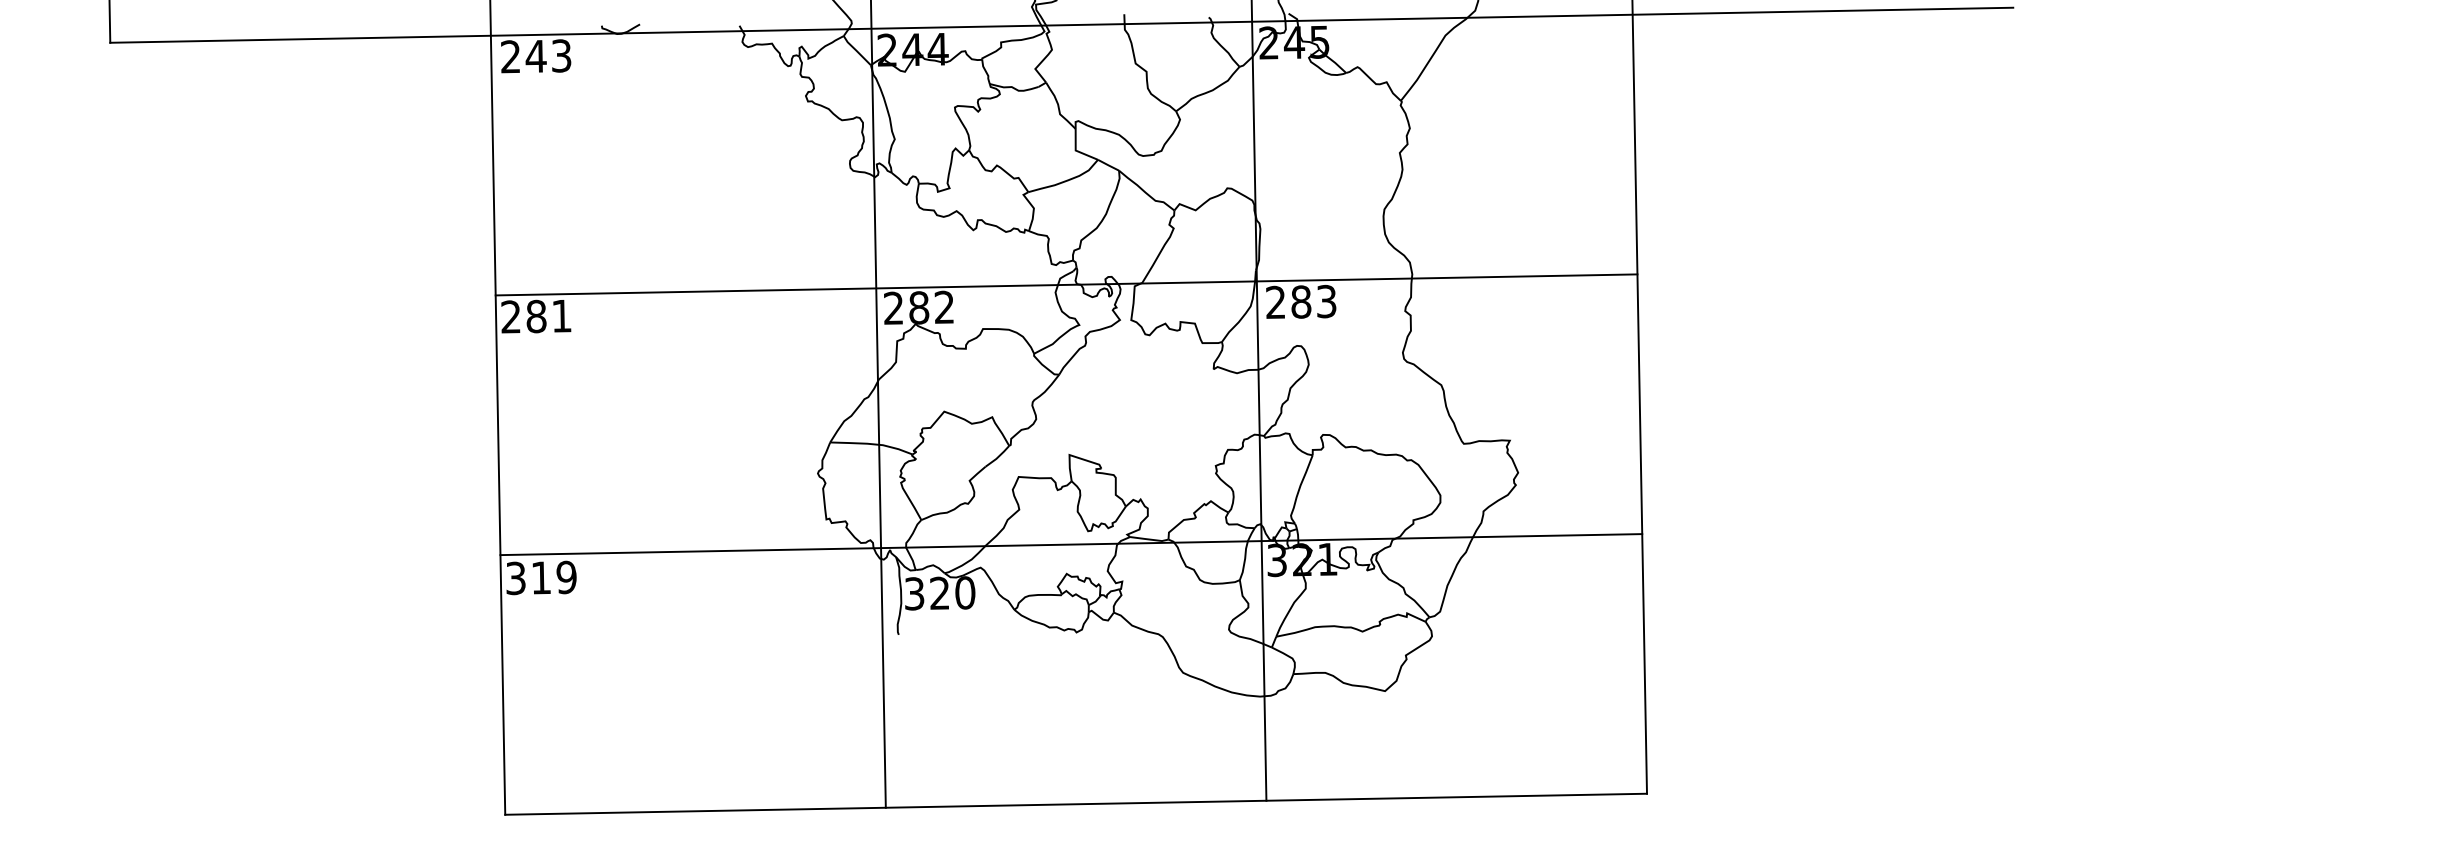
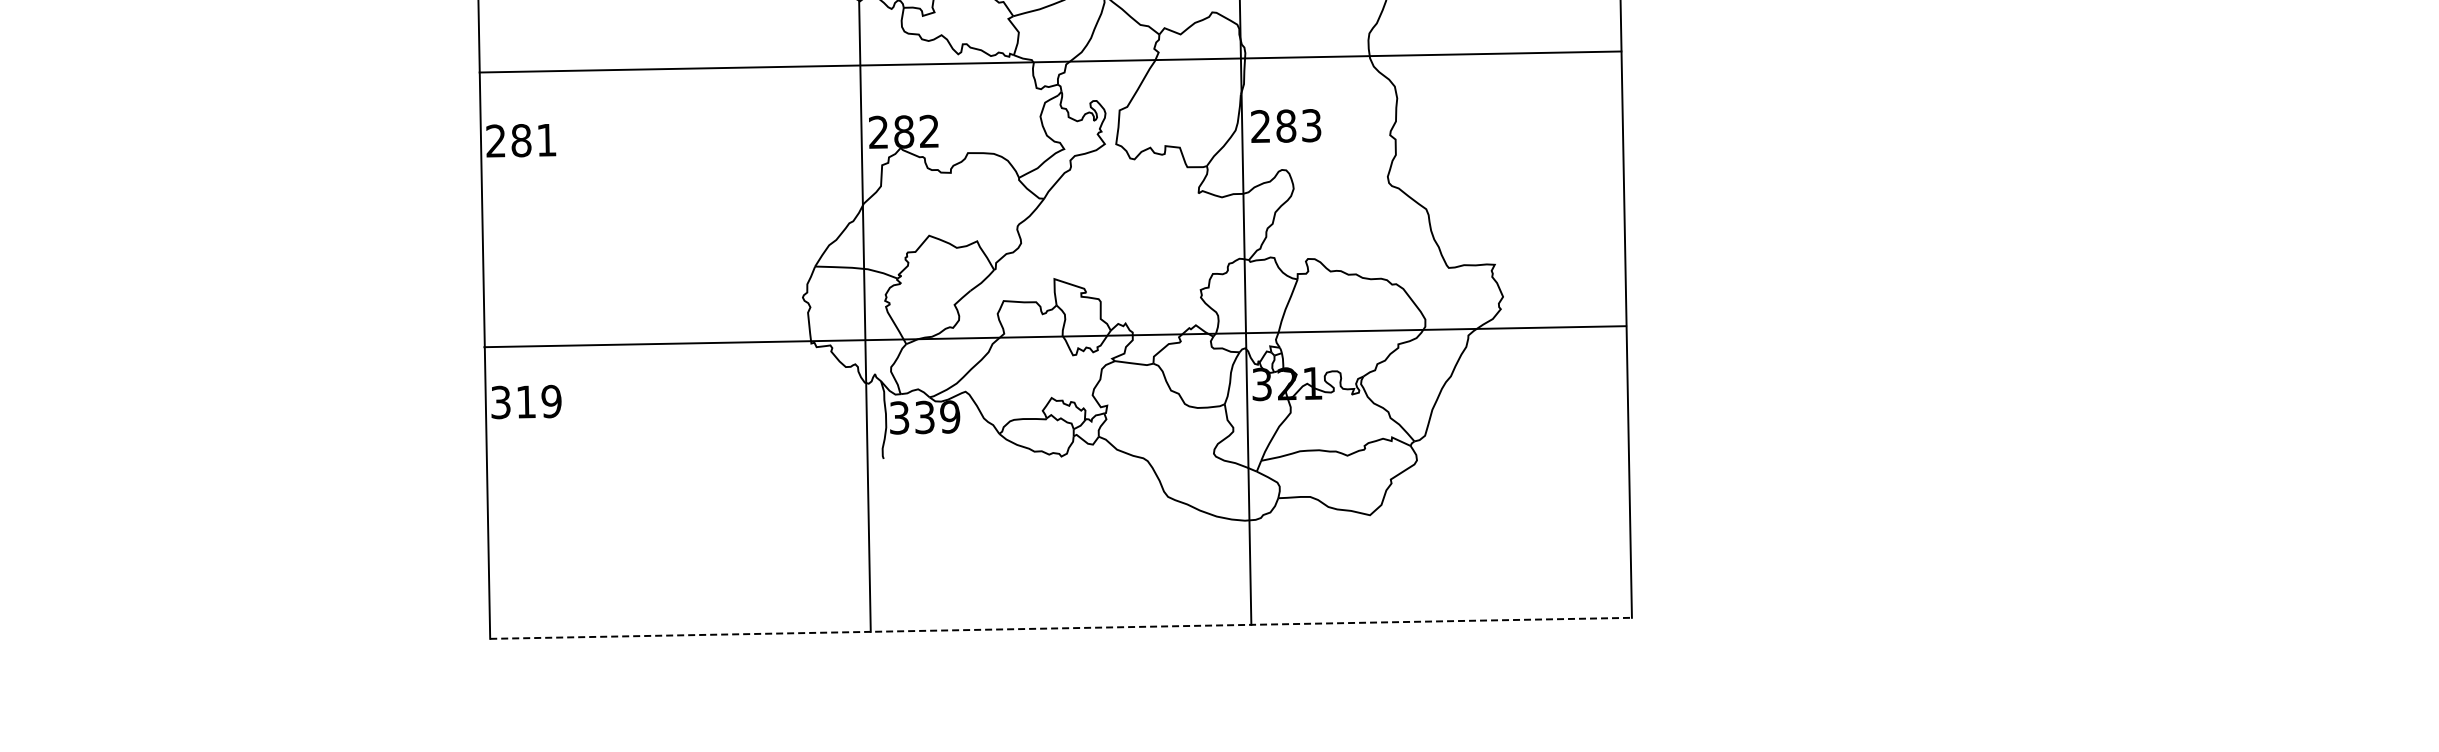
line: (1066, 284) -> (1050, 61), moved
line: (1071, 544) -> (1055, 336), moved
text: (952, 593) -> (937, 417), 320 -> 339
line: (1076, 804) -> (1061, 628), solid -> dashed

